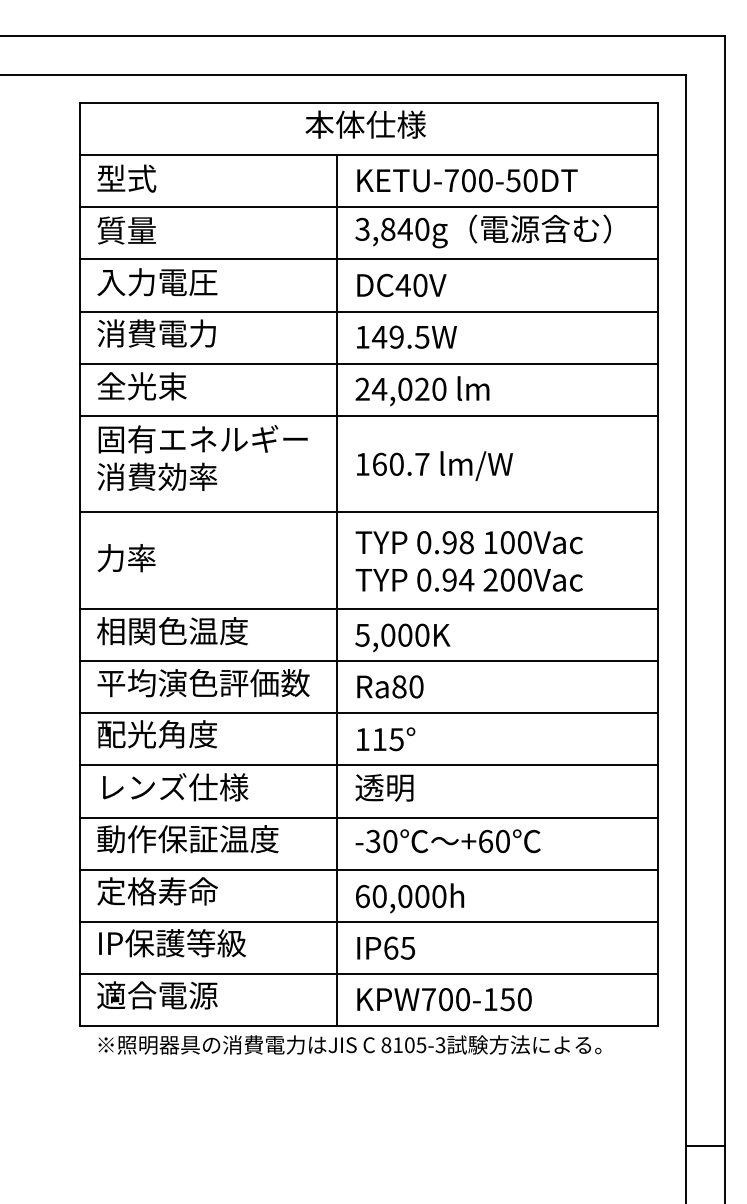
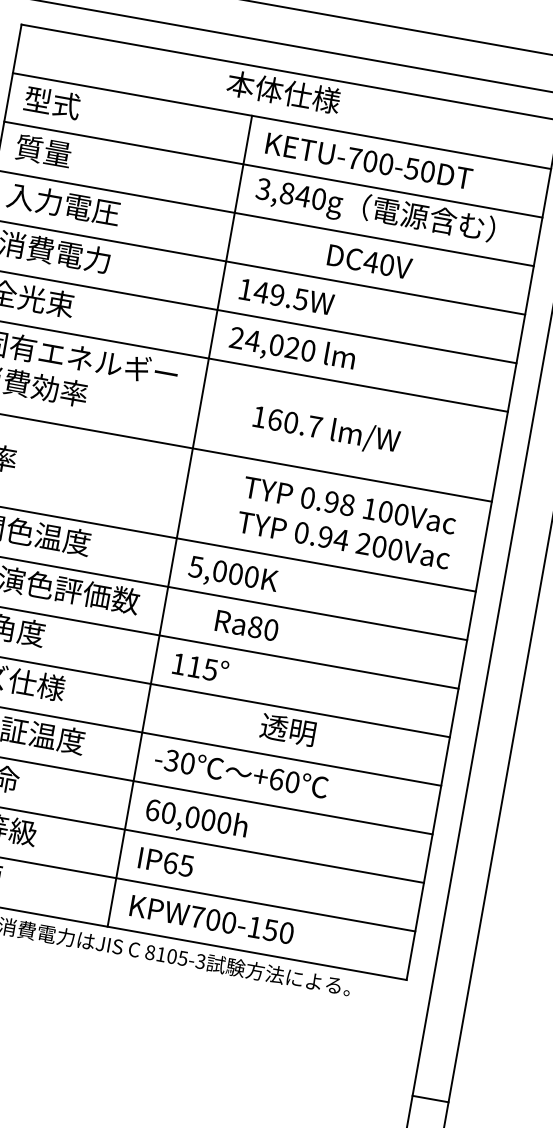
text: (401, 284) -> (369, 261), moved
text: (434, 466) -> (325, 430), moved
text: (468, 561) -> (346, 522), moved
text: (390, 686) -> (247, 625), moved
text: (384, 787) -> (288, 729), moved

